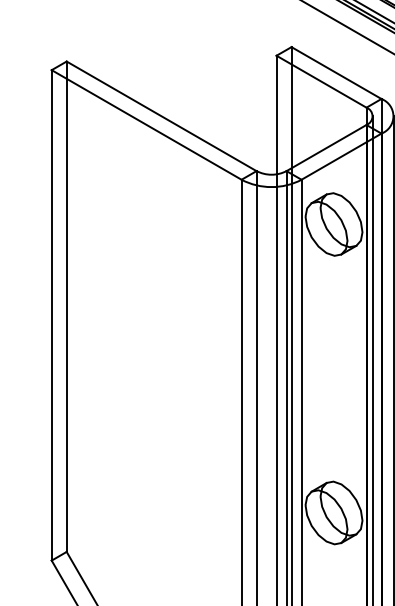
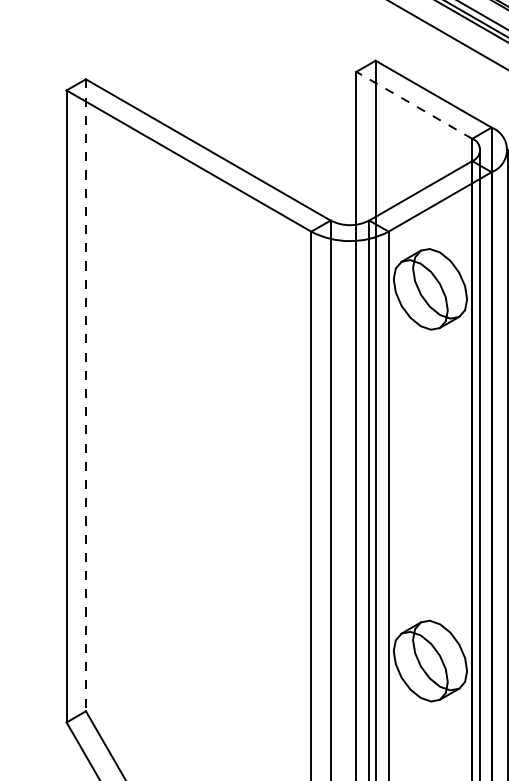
line: (321, 81) -> (414, 105), solid -> dashed
line: (66, 306) -> (85, 395), solid -> dashed

